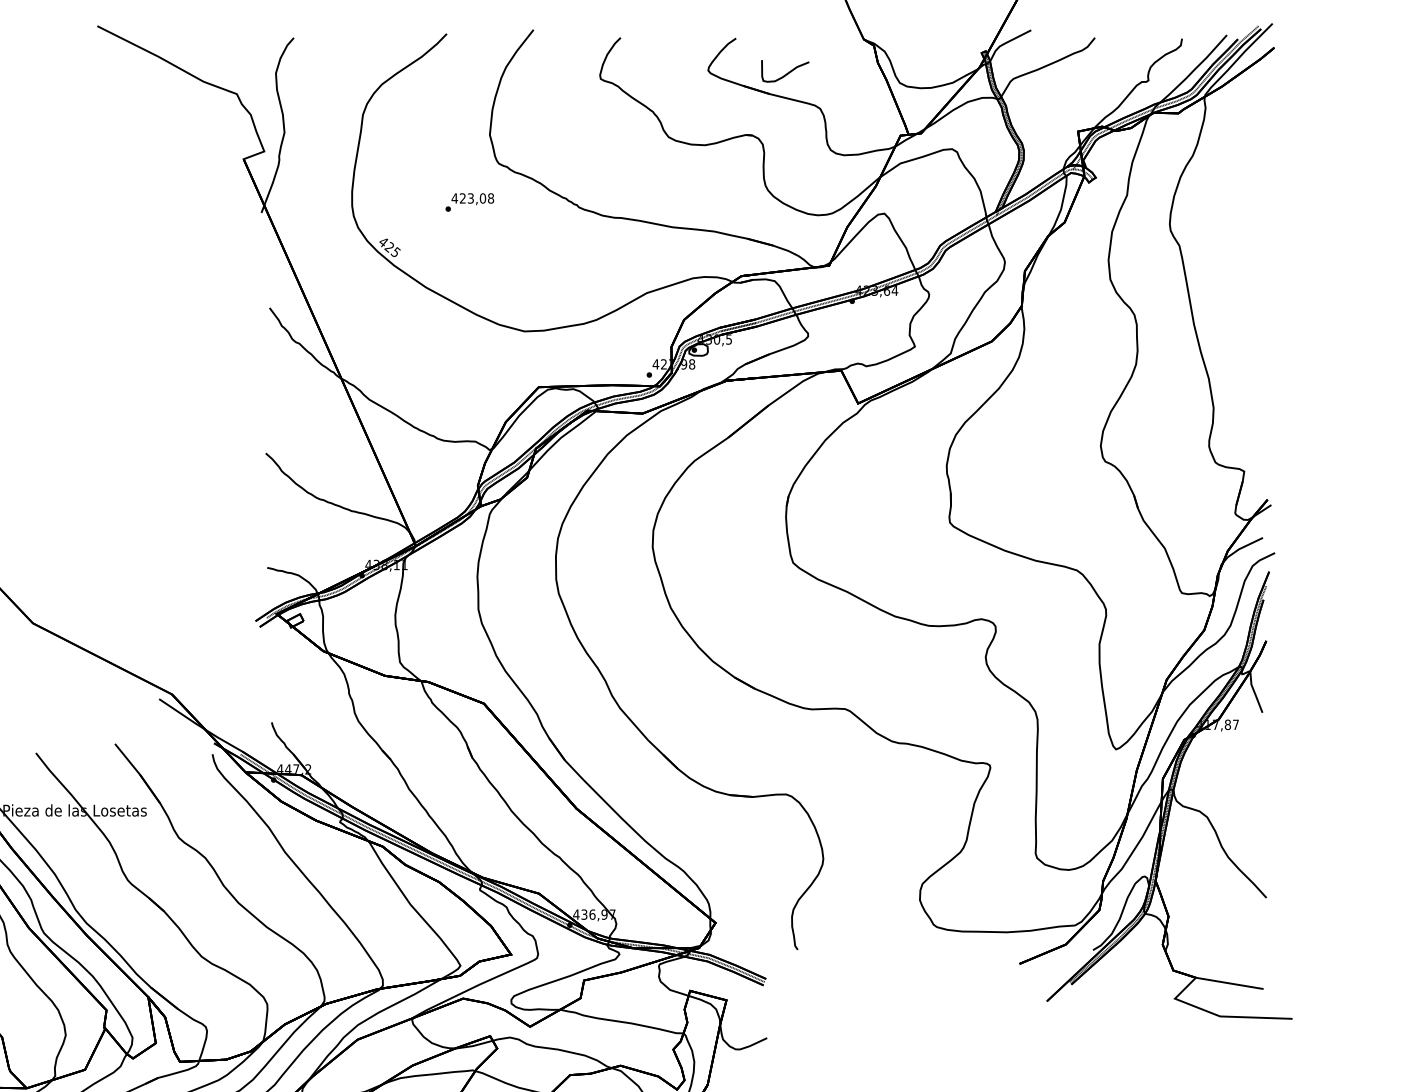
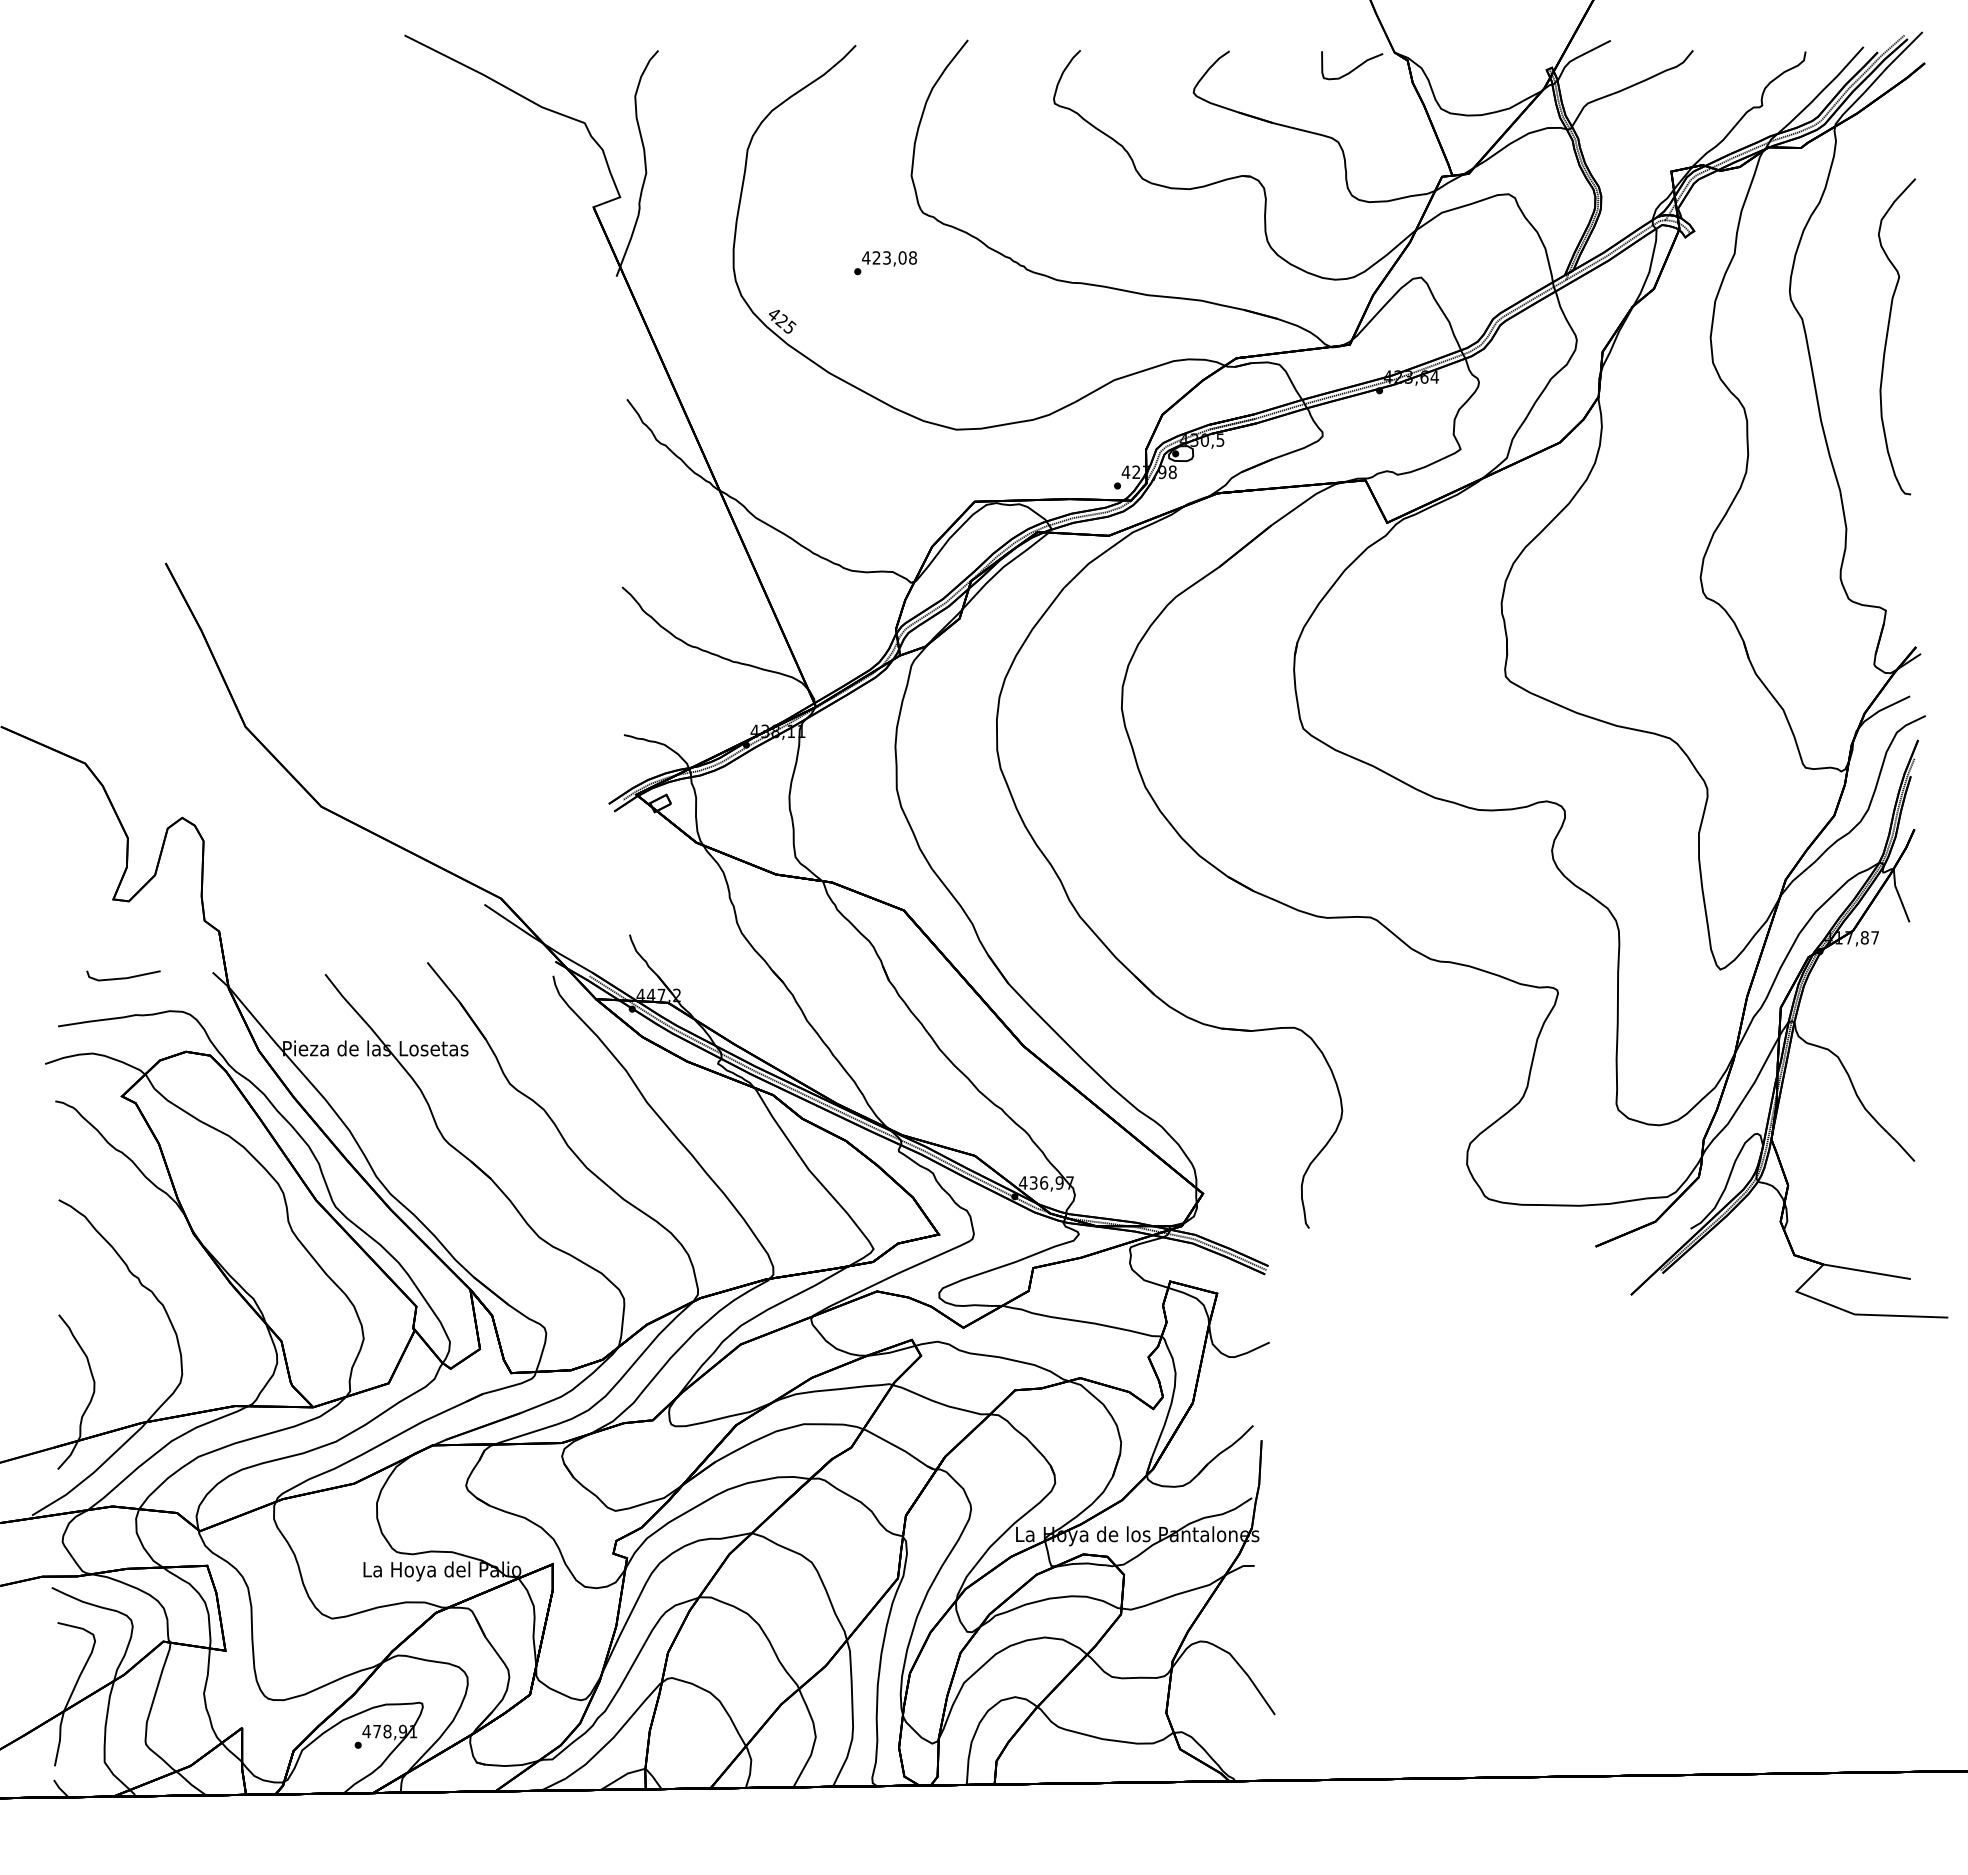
curve: (786, 73) -> (1353, 68), moved
part: (1246, 257) -> (1888, 334), added

